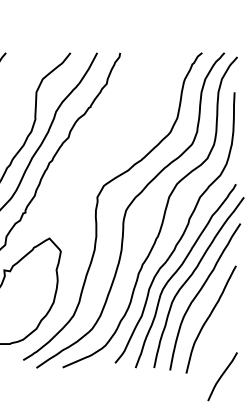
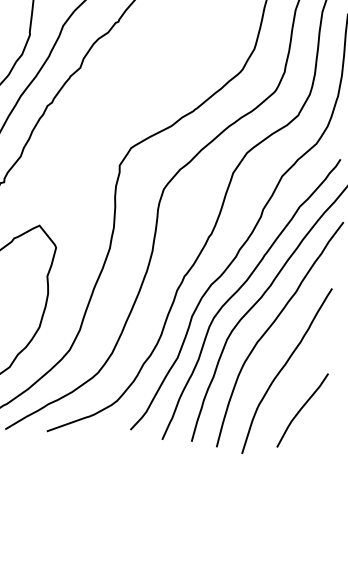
curve: (222, 376) -> (302, 410), moved

